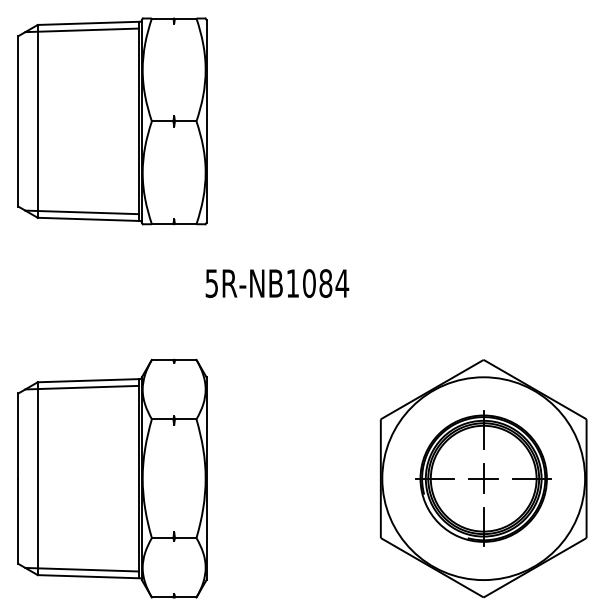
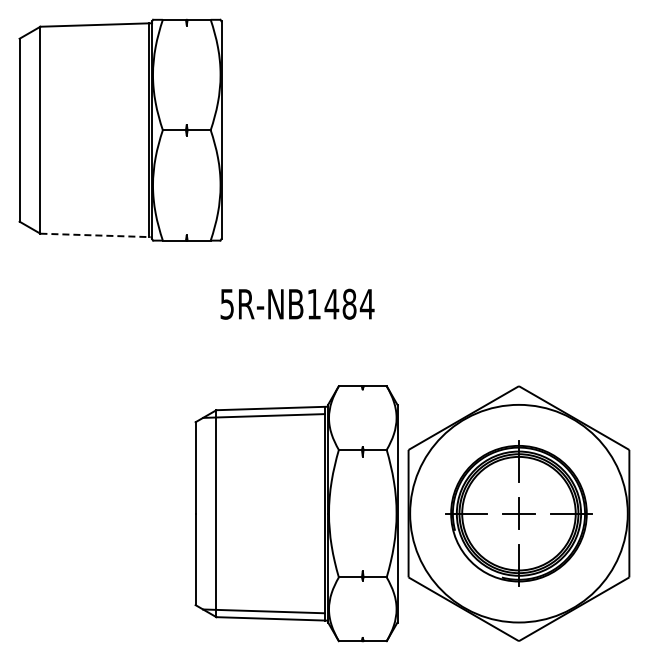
line: (81, 30) -> (87, 32), removed
line: (81, 212) -> (87, 227), removed
line: (90, 219) -> (96, 235), solid -> dashed
text: (309, 282) -> (331, 303), 5R-NB1084 -> 5R-NB1484
part: (112, 478) -> (296, 513), moved

